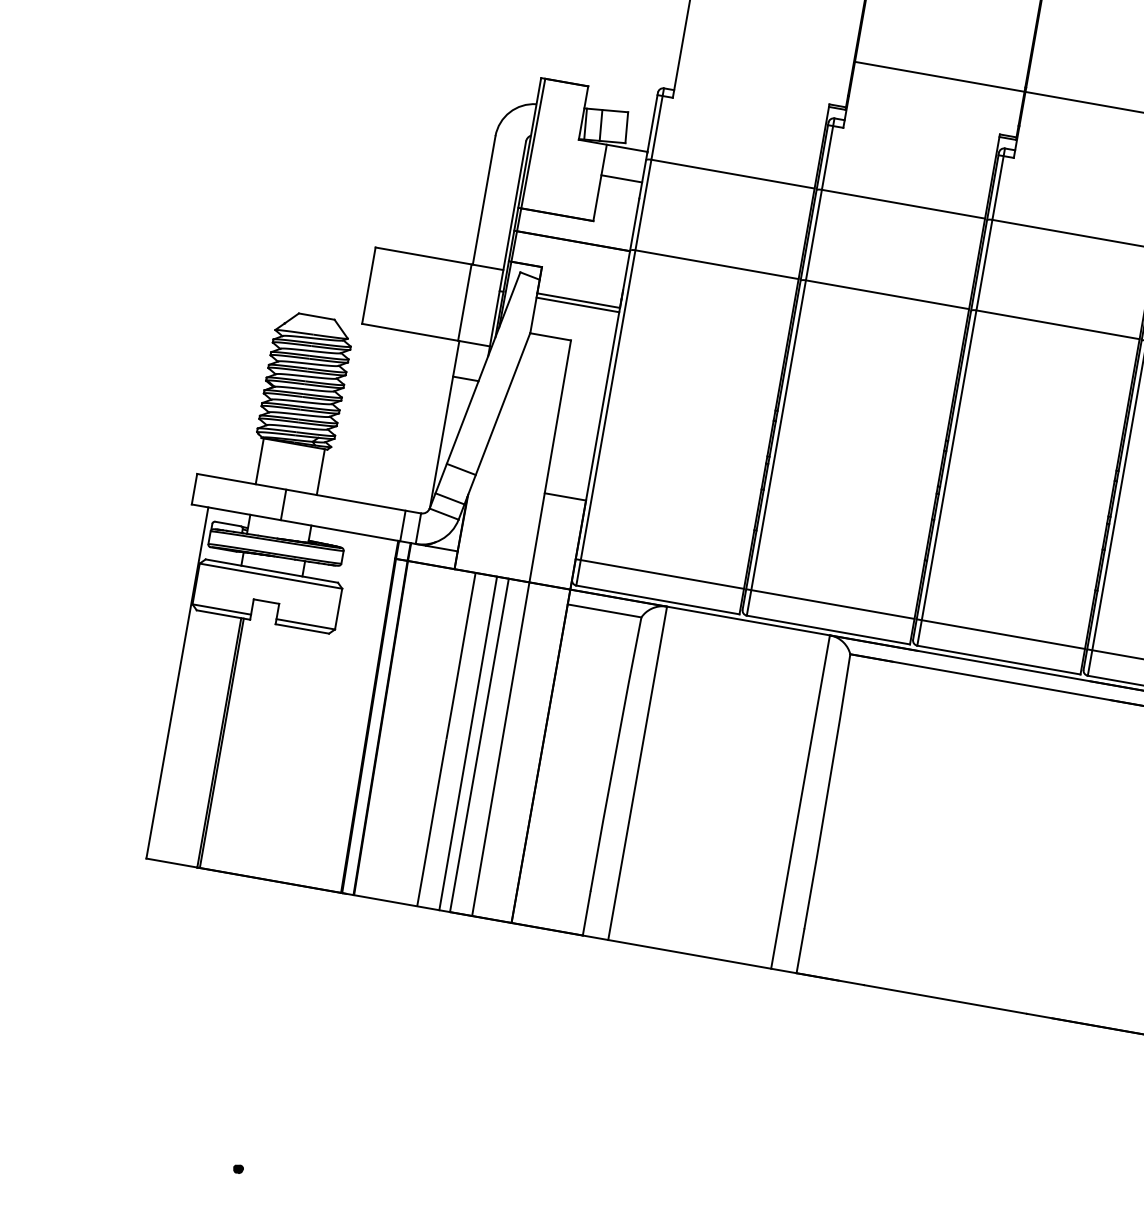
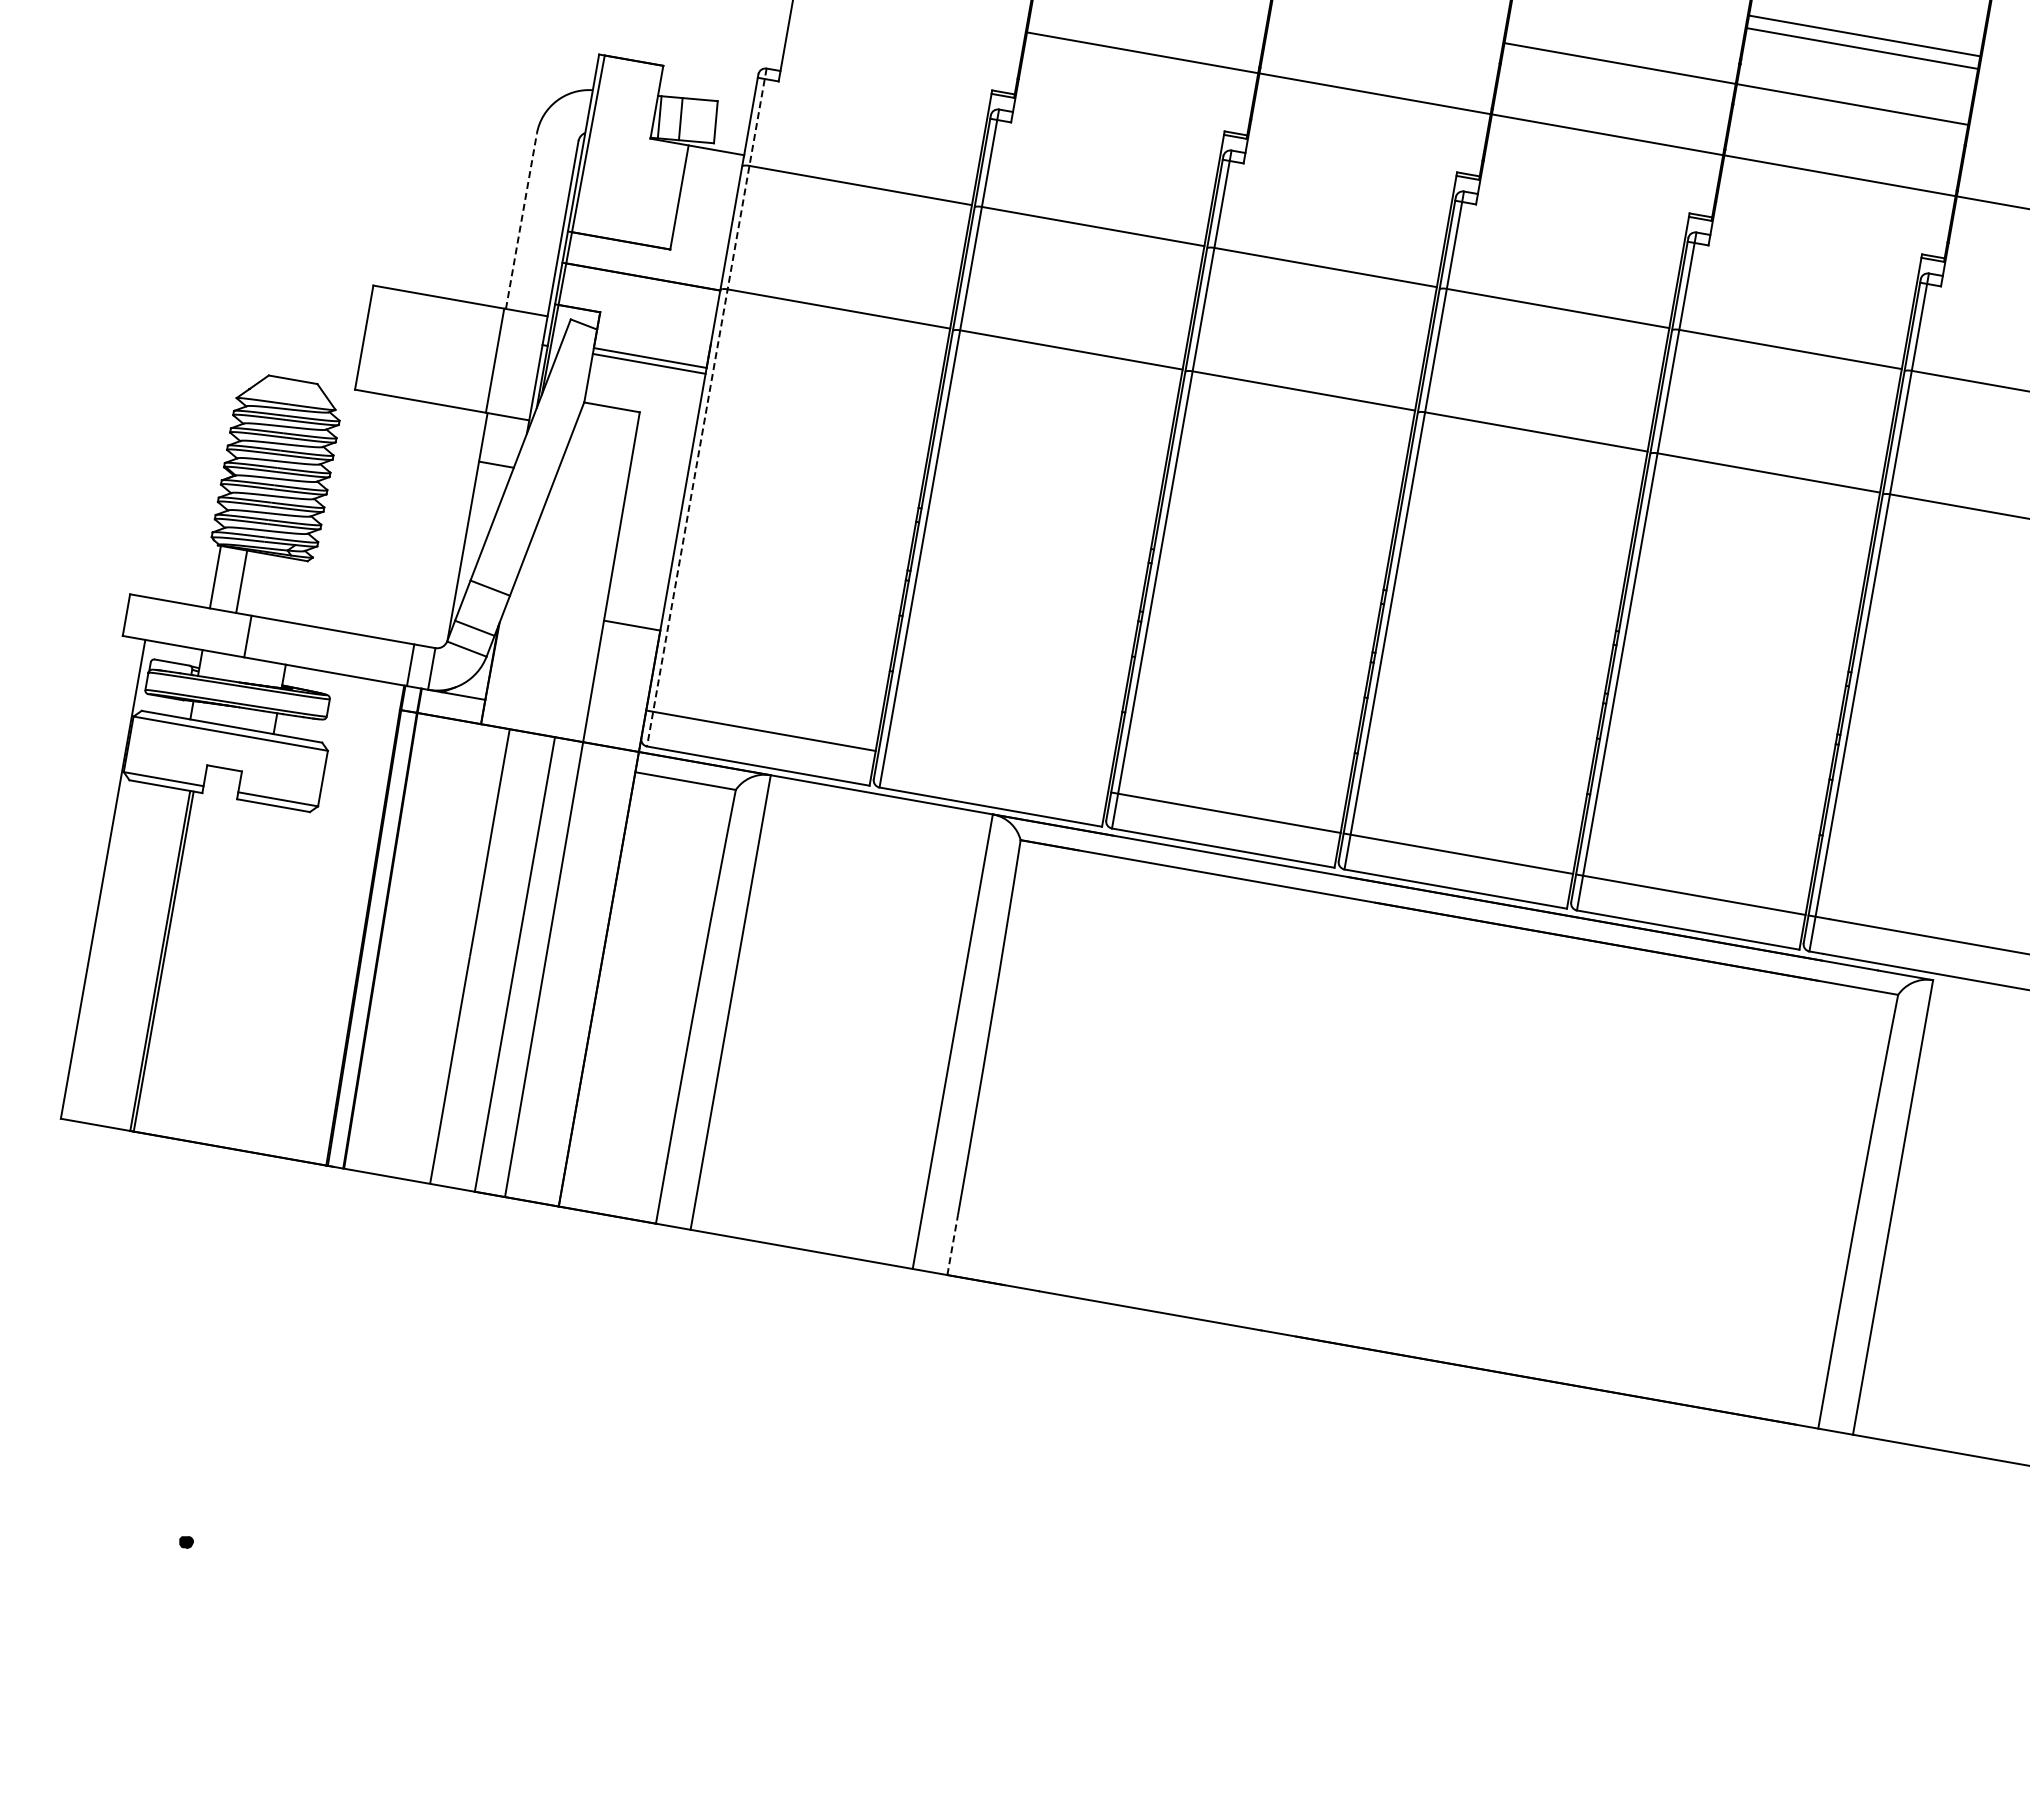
line: (621, 178) -> (708, 191), removed
line: (484, 200) -> (521, 221), solid -> dashed
line: (619, 337) -> (706, 408), solid -> dashed
line: (320, 471) -> (241, 581), moved
line: (830, 603) -> (993, 771), removed
line: (468, 743) -> (499, 961), removed
line: (800, 950) -> (952, 1244), solid -> dashed

